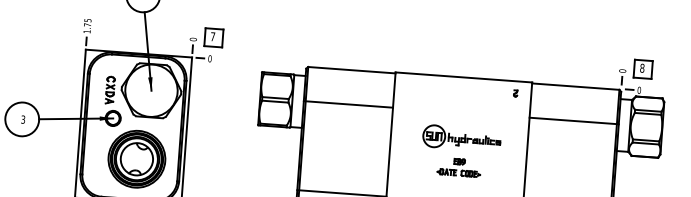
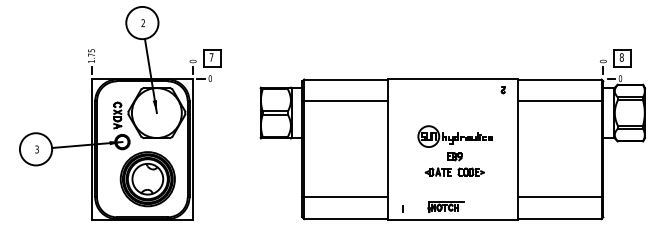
line: (347, 104) -> (344, 101), moved
line: (573, 121) -> (560, 101), moved
part: (459, 167) -> (454, 164), size x1.43

